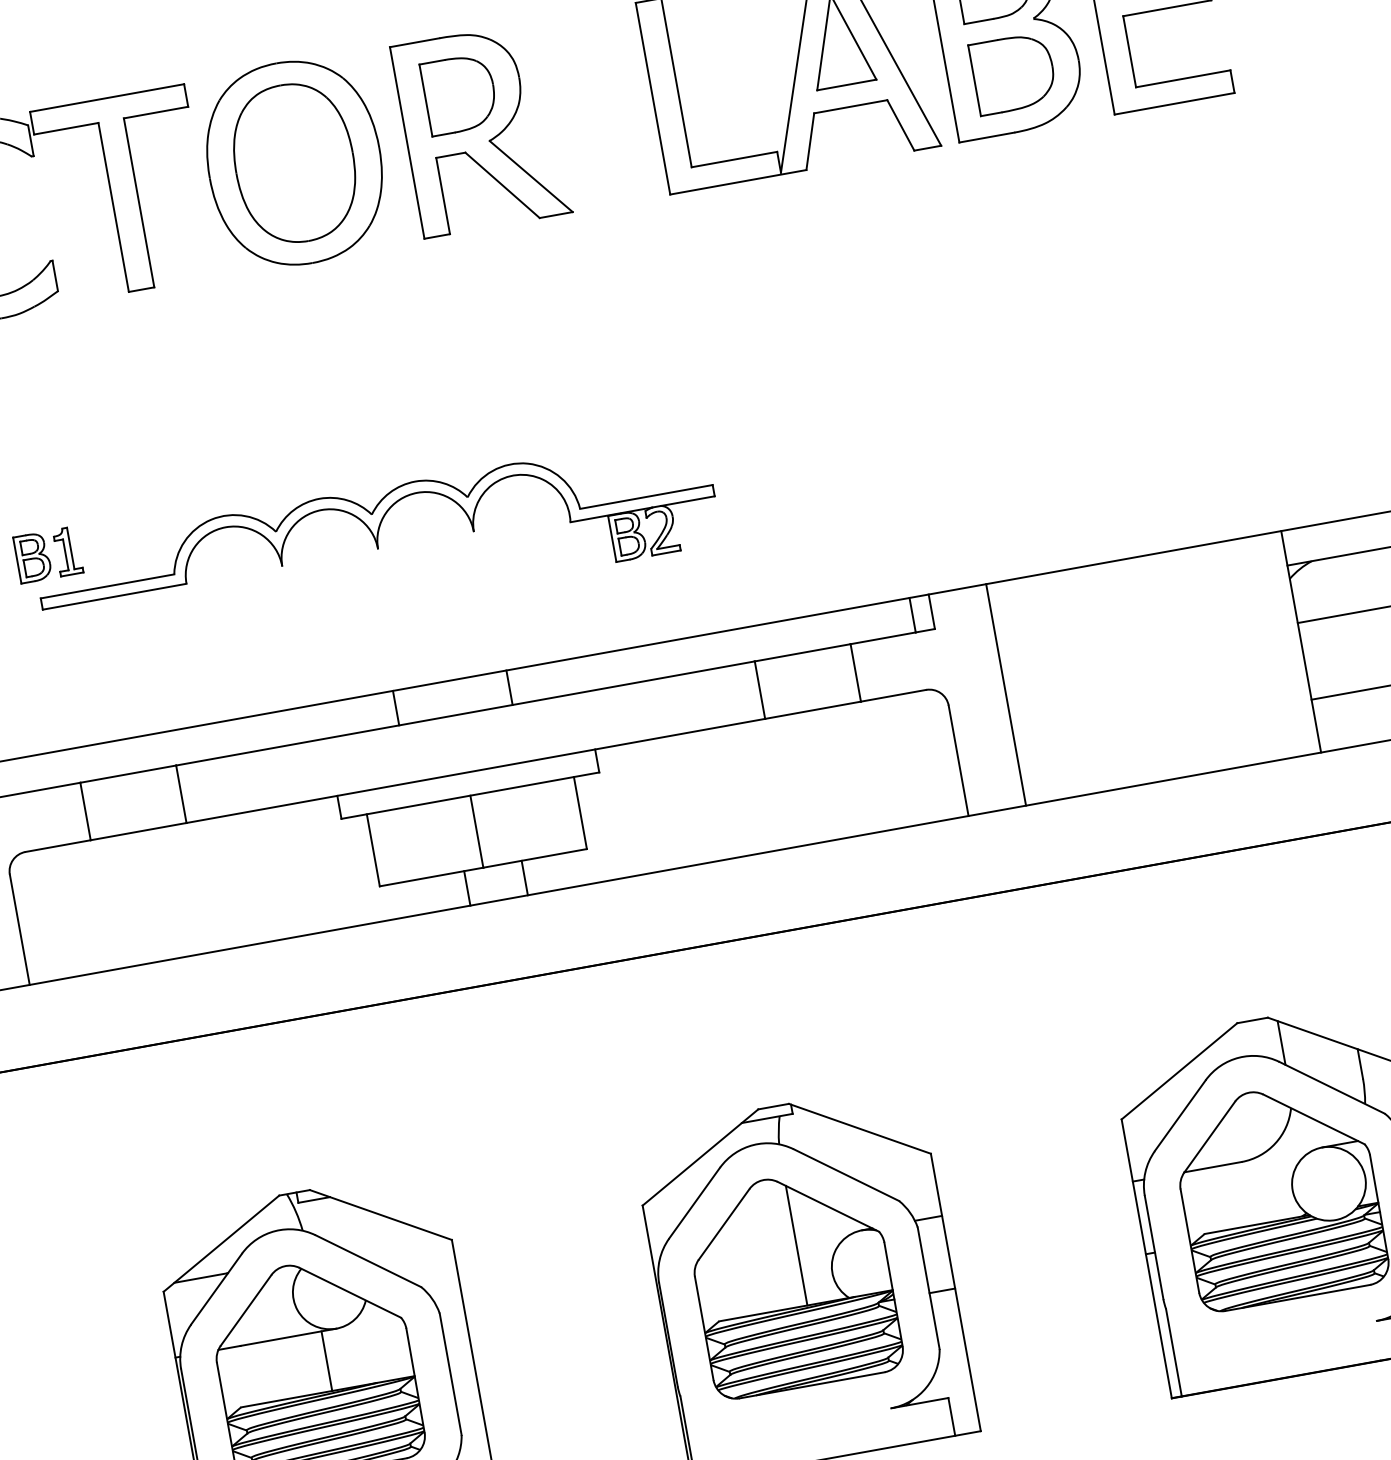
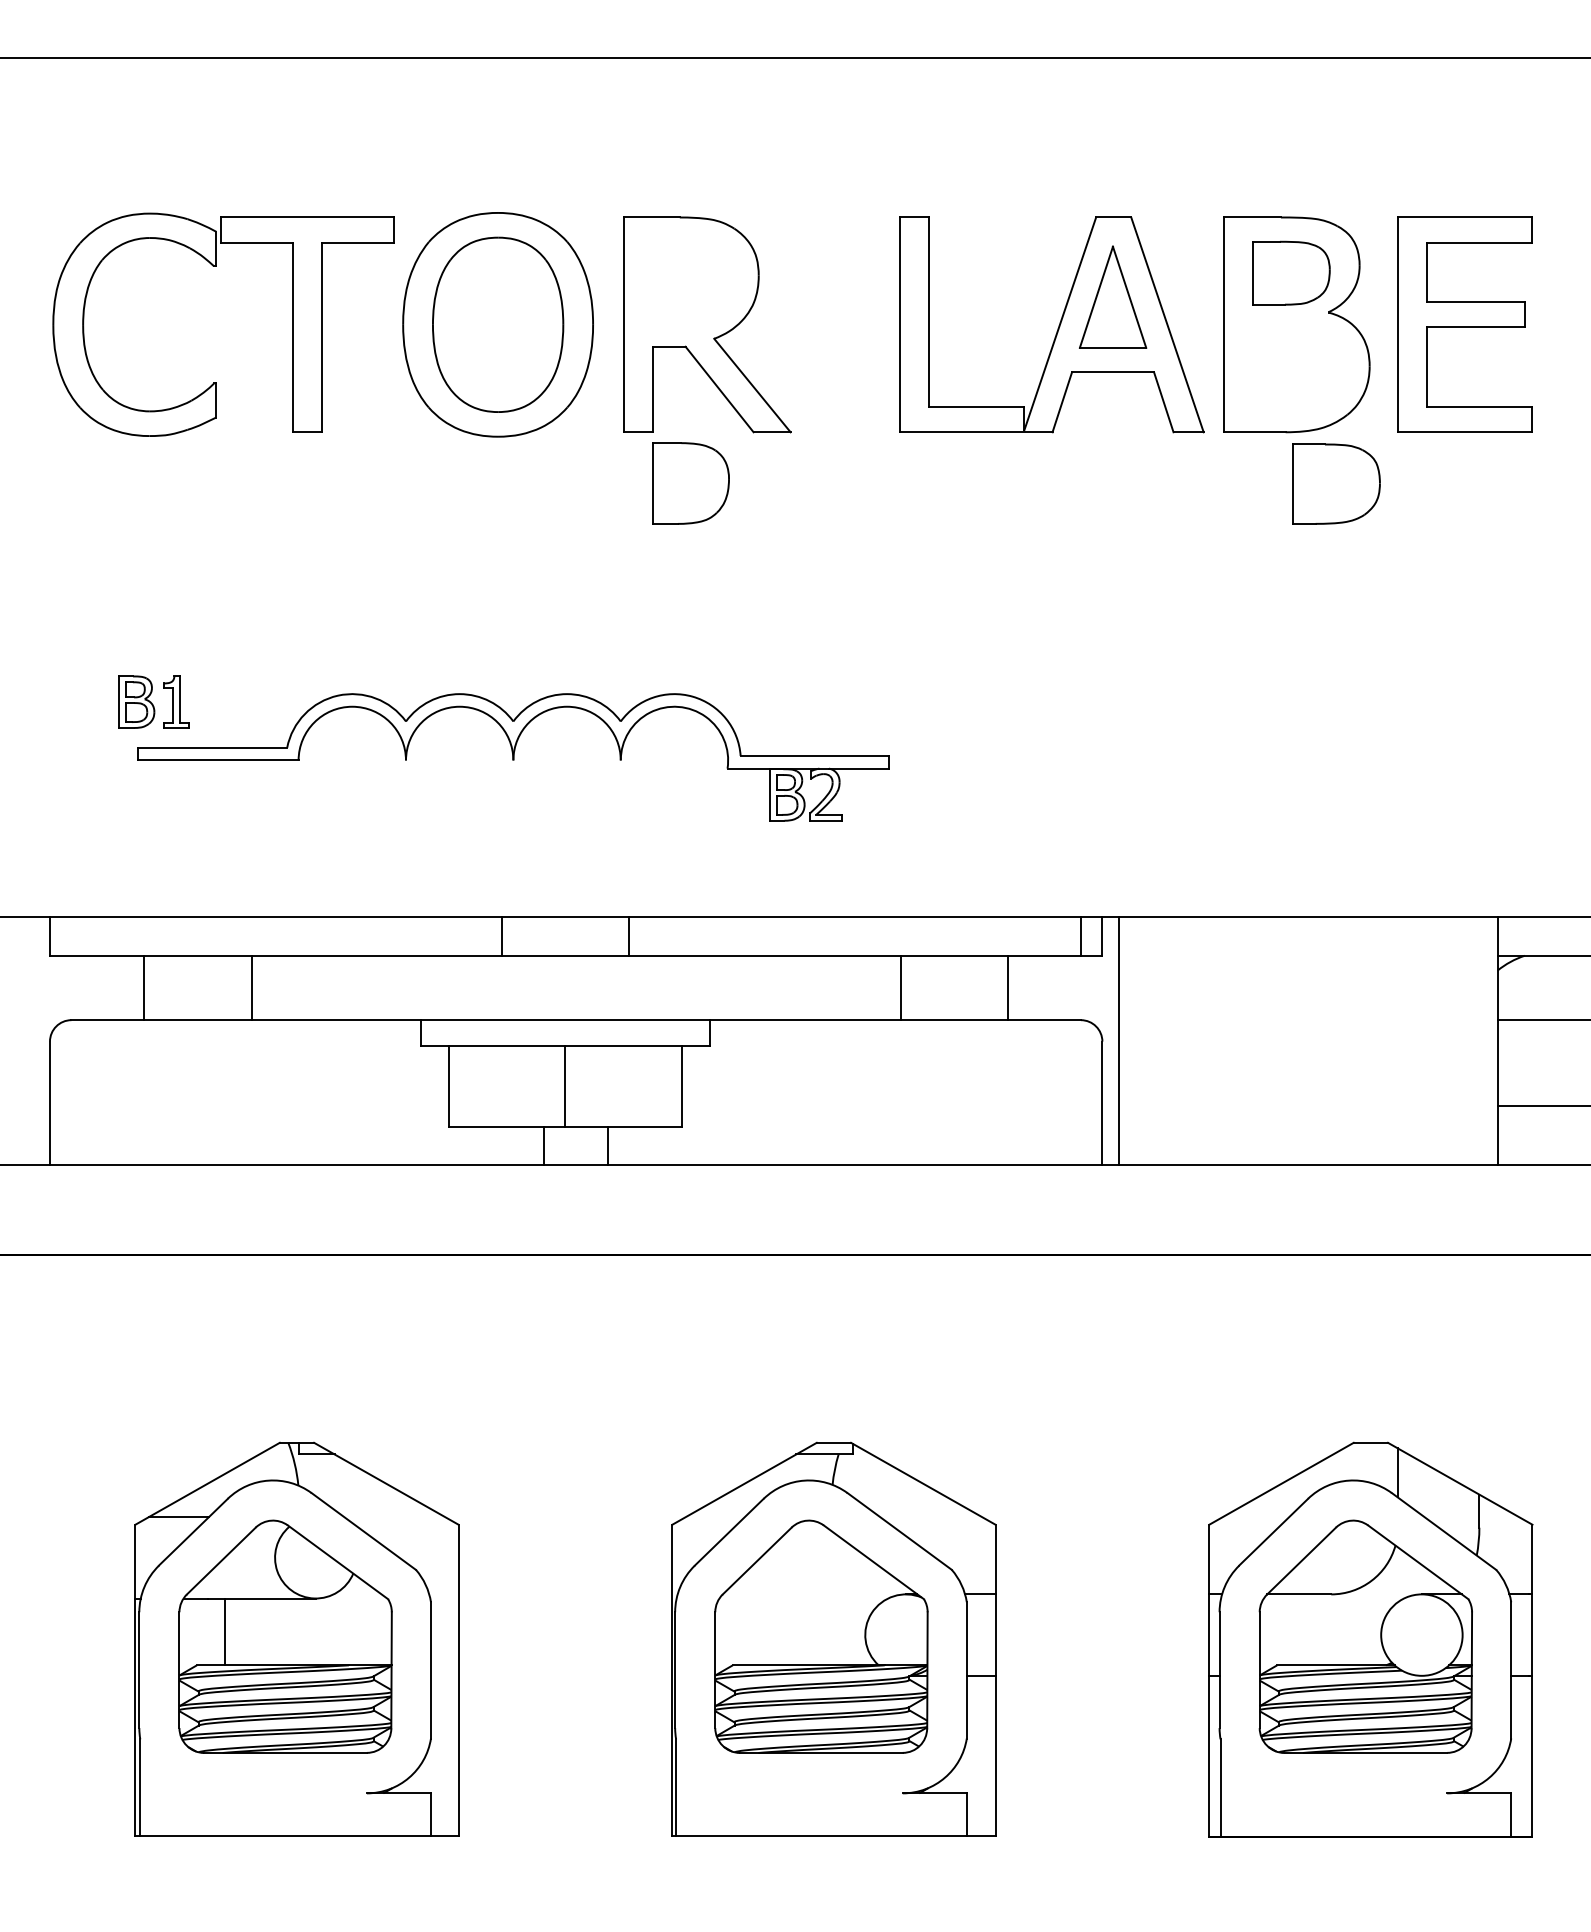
part: (1013, 73) -> (1336, 483), moved
part: (459, 94) -> (690, 483), moved
line: (1005, 695) -> (1118, 1041), moved
line: (796, 1245) -> (831, 1598), removed
line: (327, 1360) -> (225, 1631), moved

